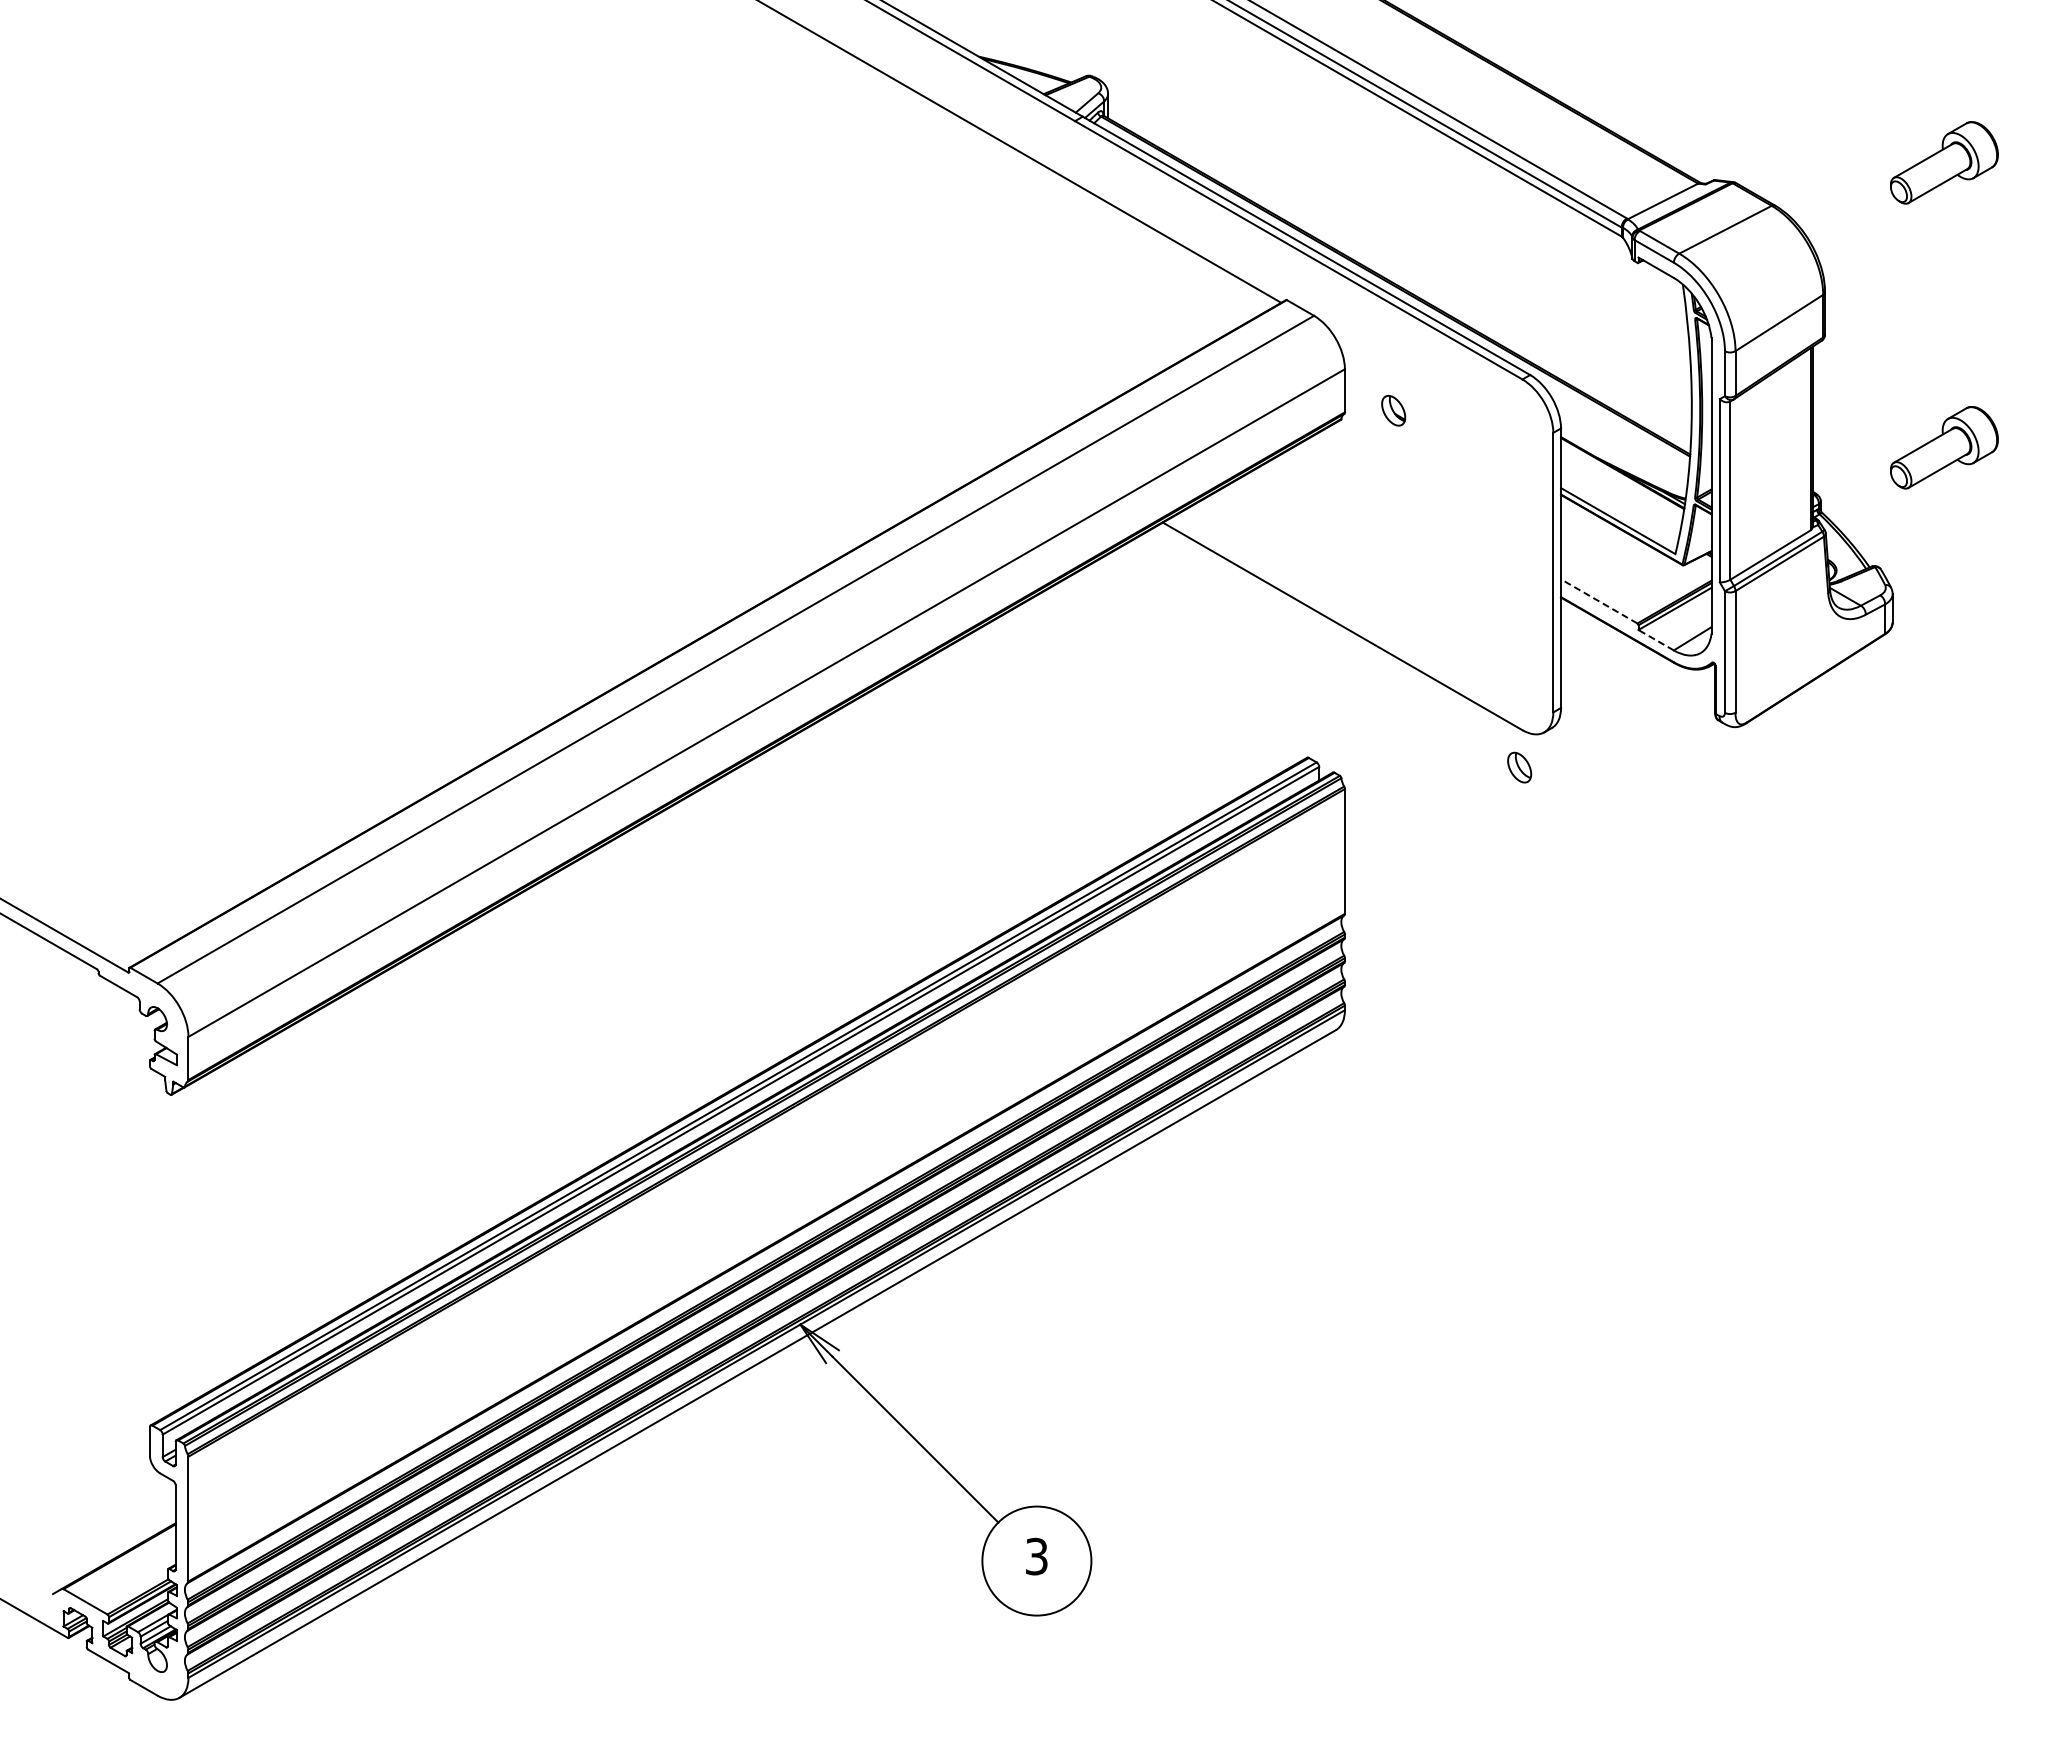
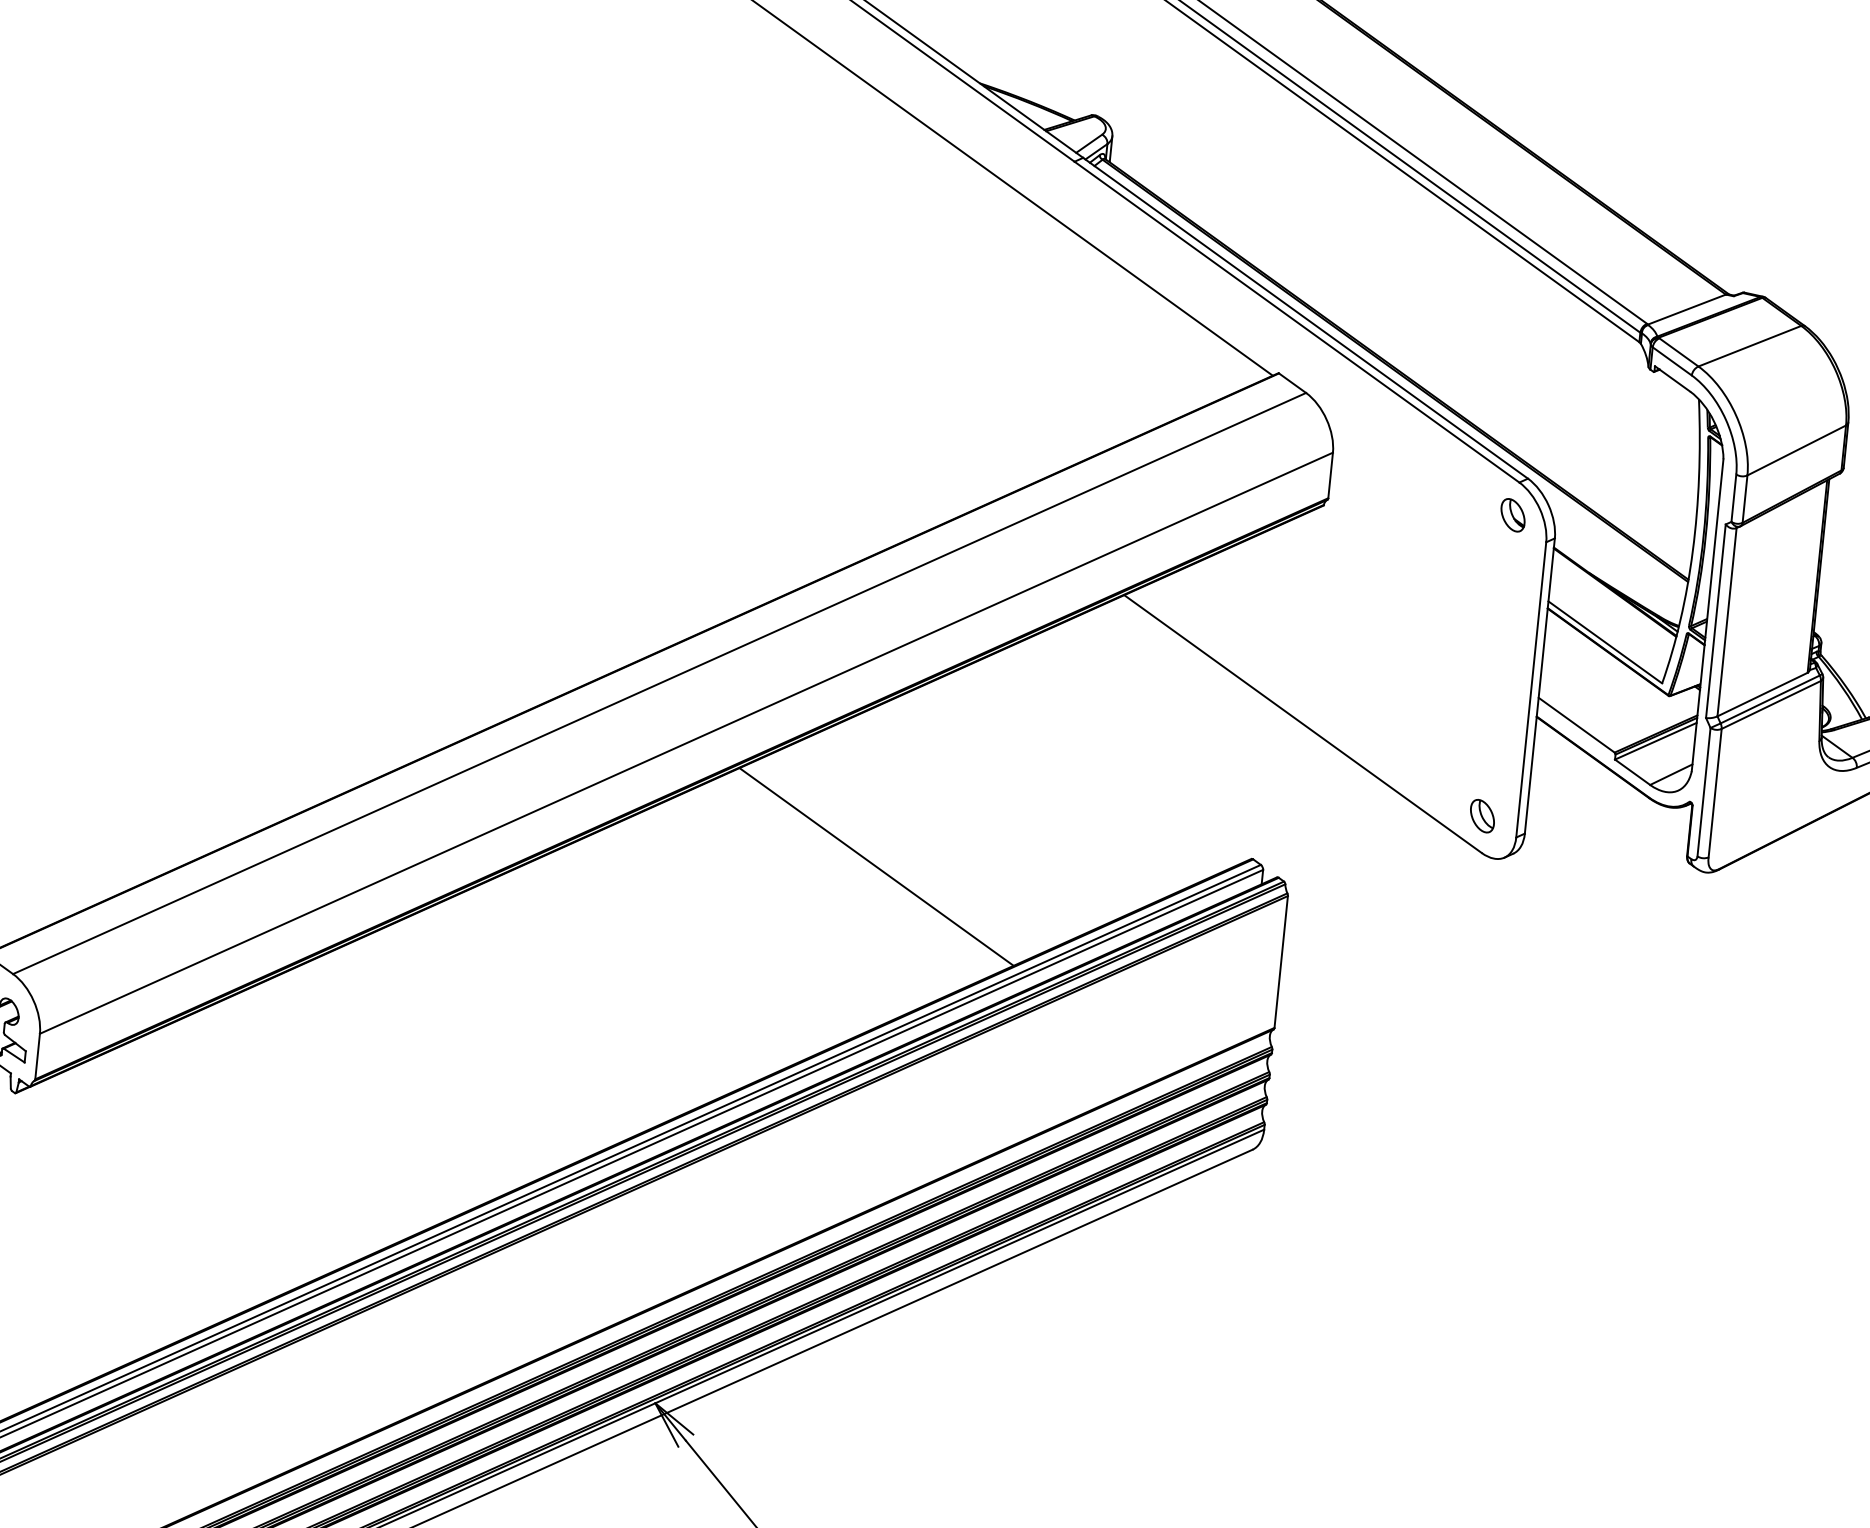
part: (1393, 410) -> (1512, 515), moved
line: (1598, 601) -> (1575, 725), dashed -> solid
line: (1655, 639) -> (1631, 771), dashed -> solid
part: (1519, 767) -> (1482, 816), moved
line: (956, 800) -> (876, 866), added

